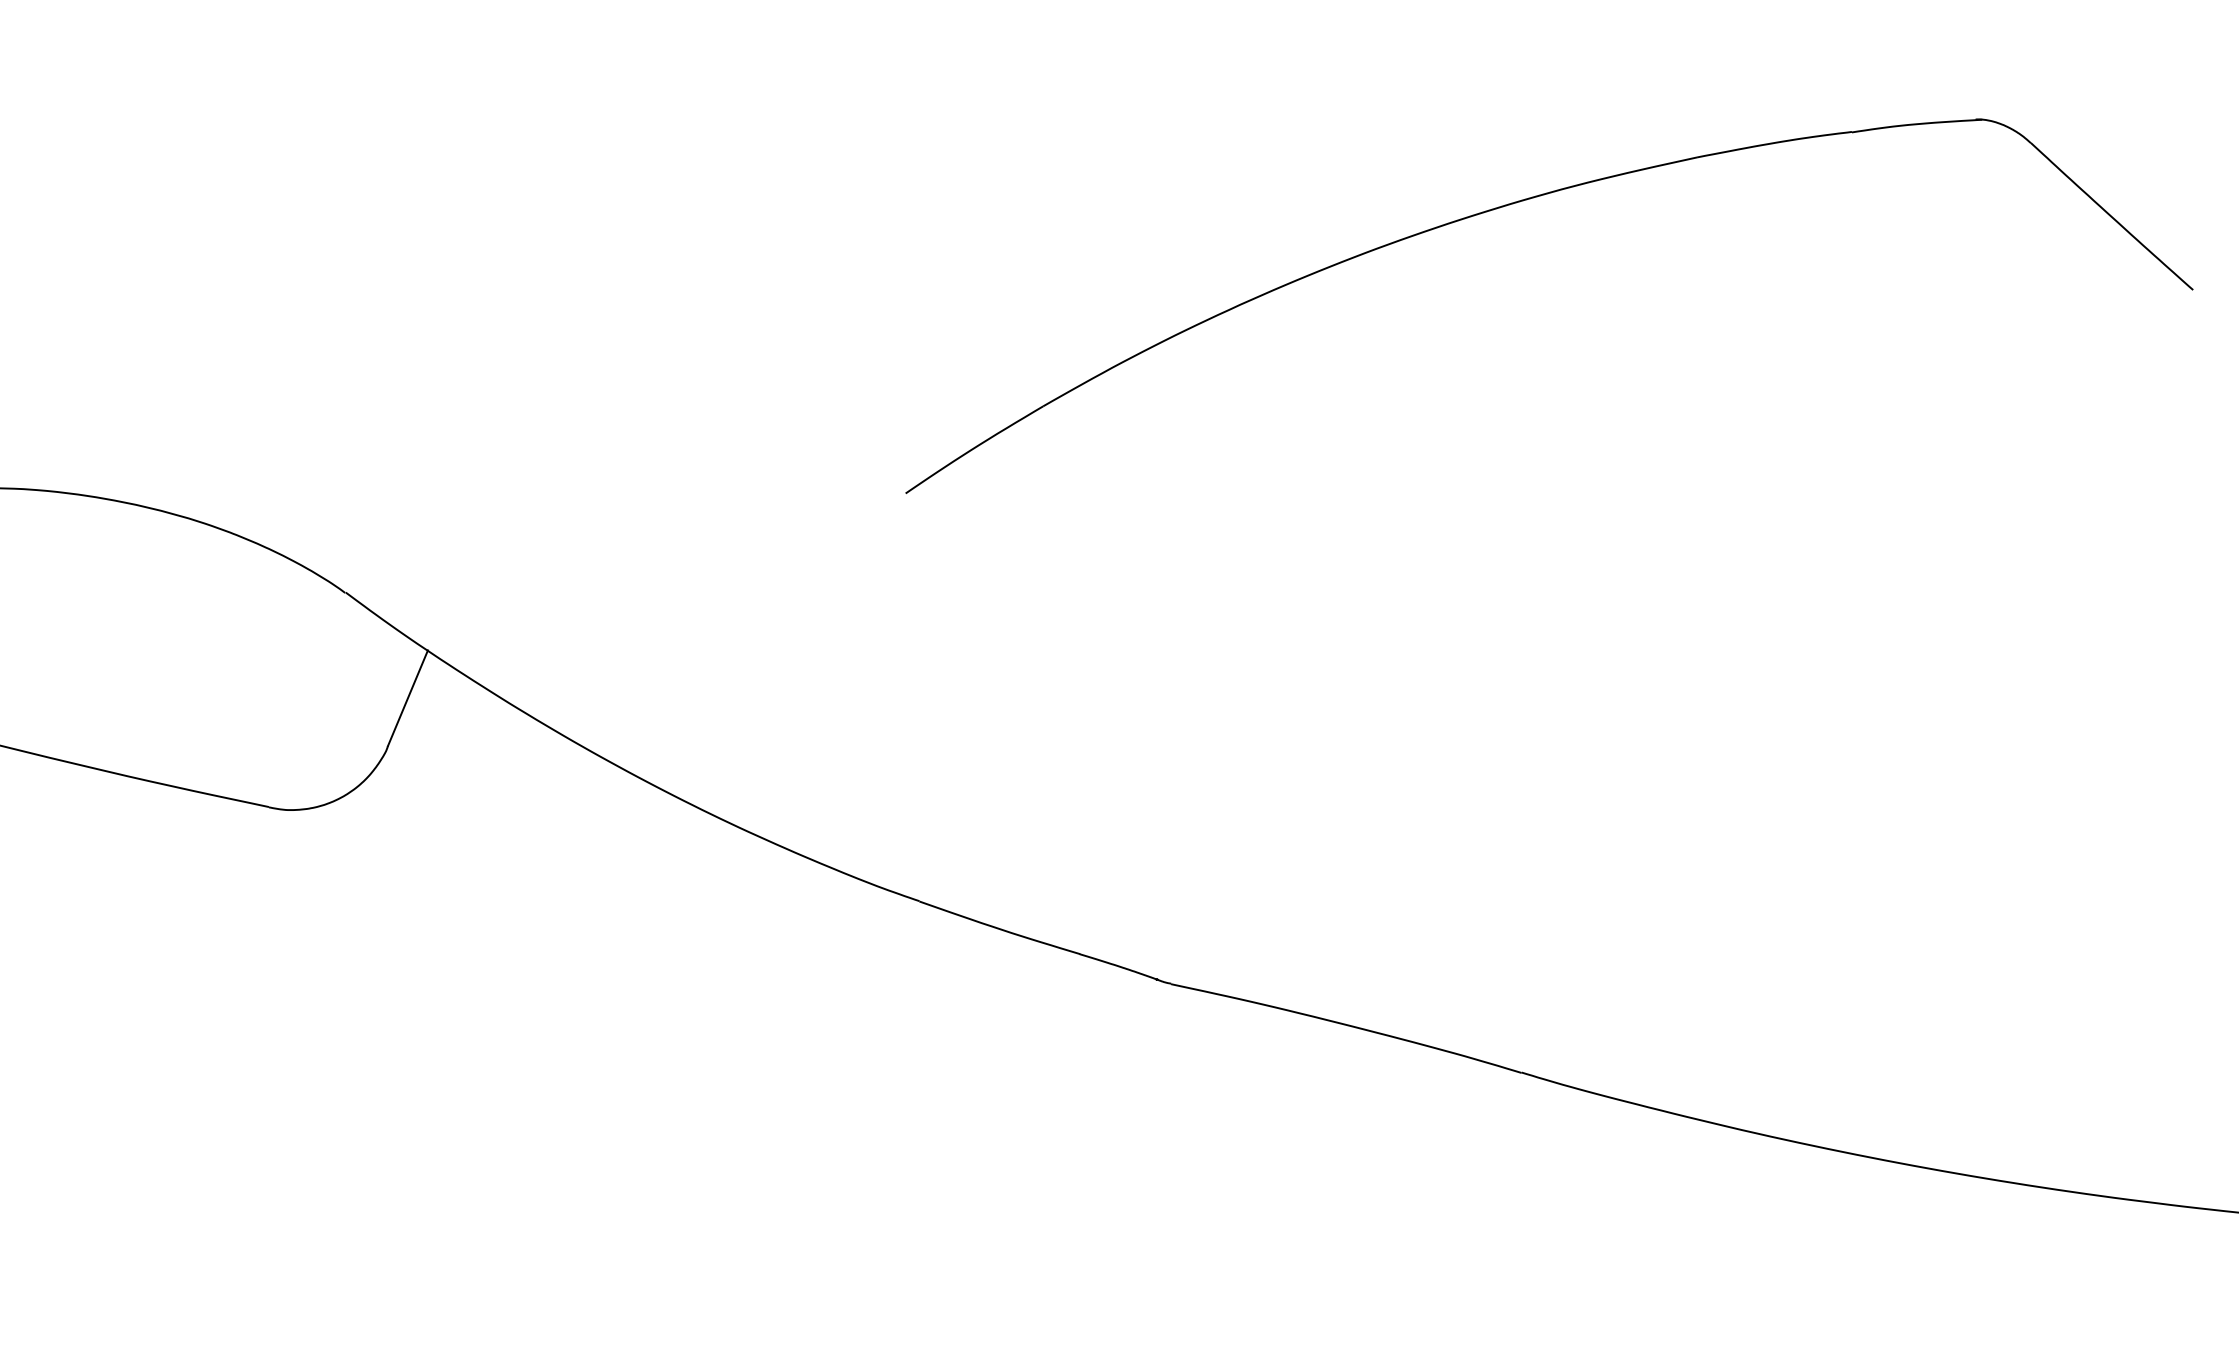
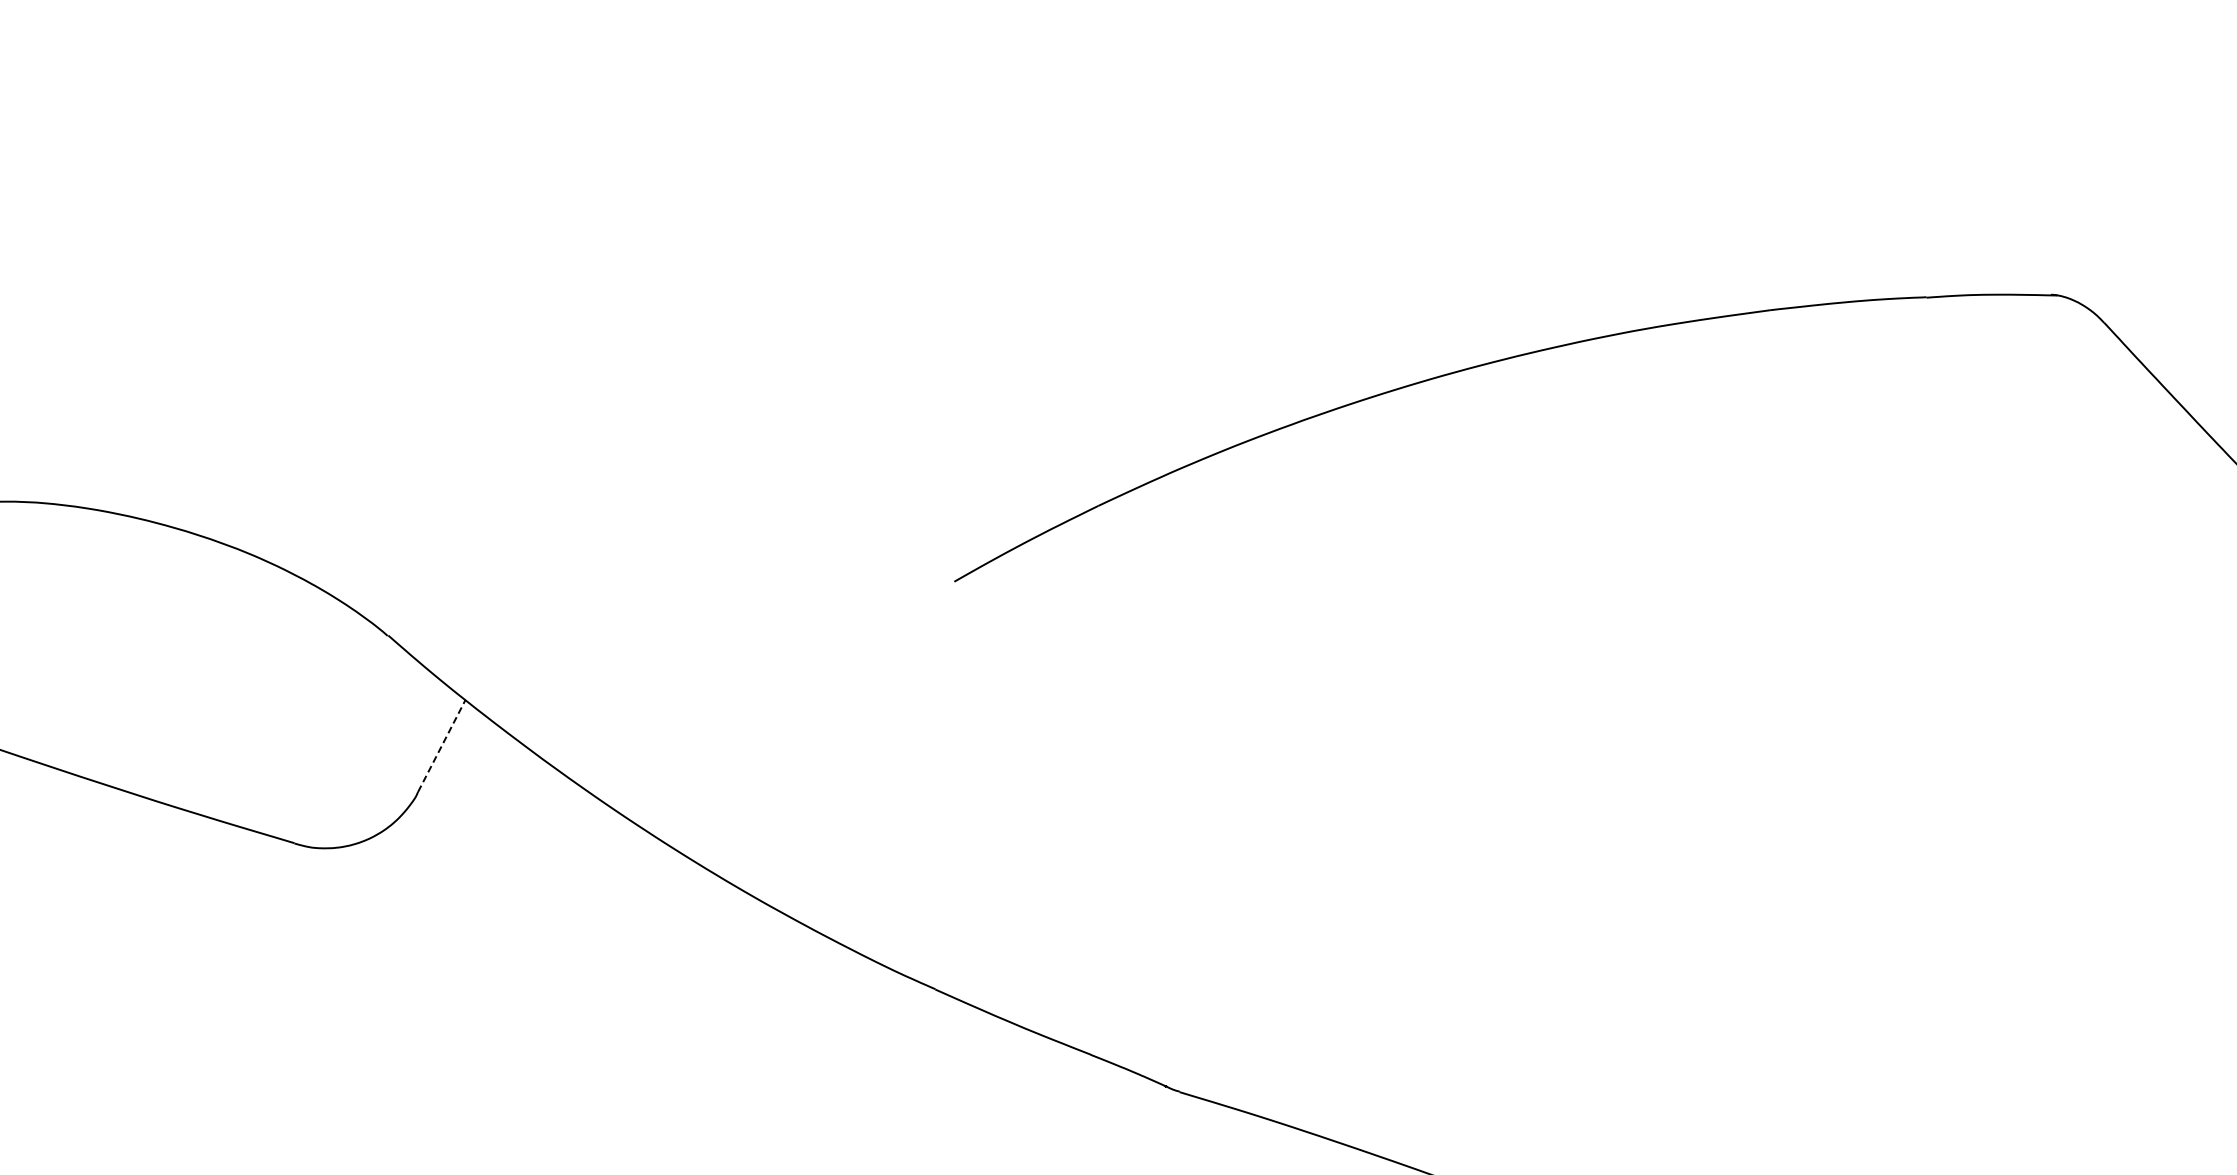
line: (407, 698) -> (441, 746), solid -> dashed

